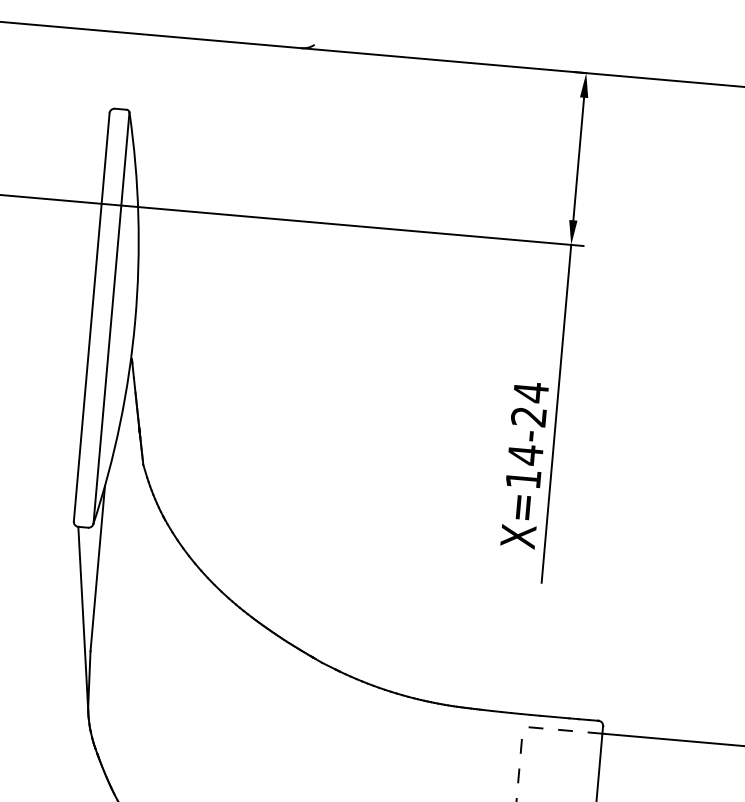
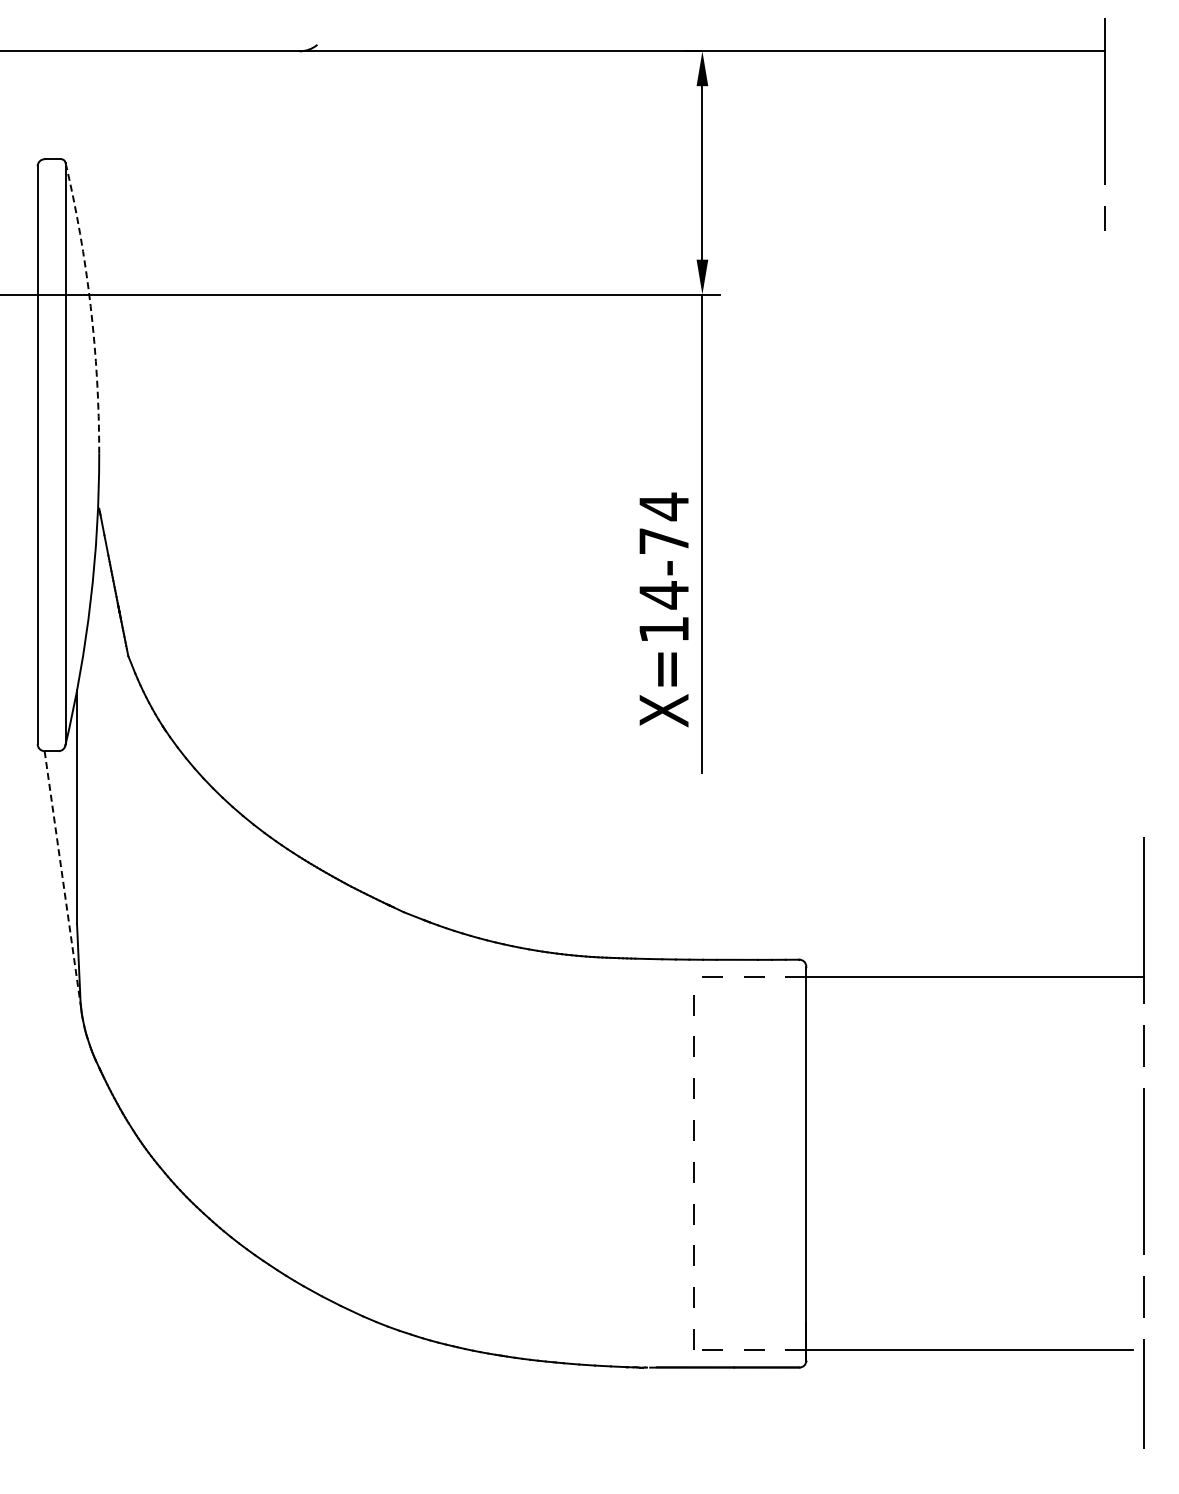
arc: (138, 215) -> (90, 306), solid -> dashed
text: (528, 416) -> (663, 541), X=14-24 -> X=14-74
line: (83, 619) -> (63, 880), solid -> dashed

